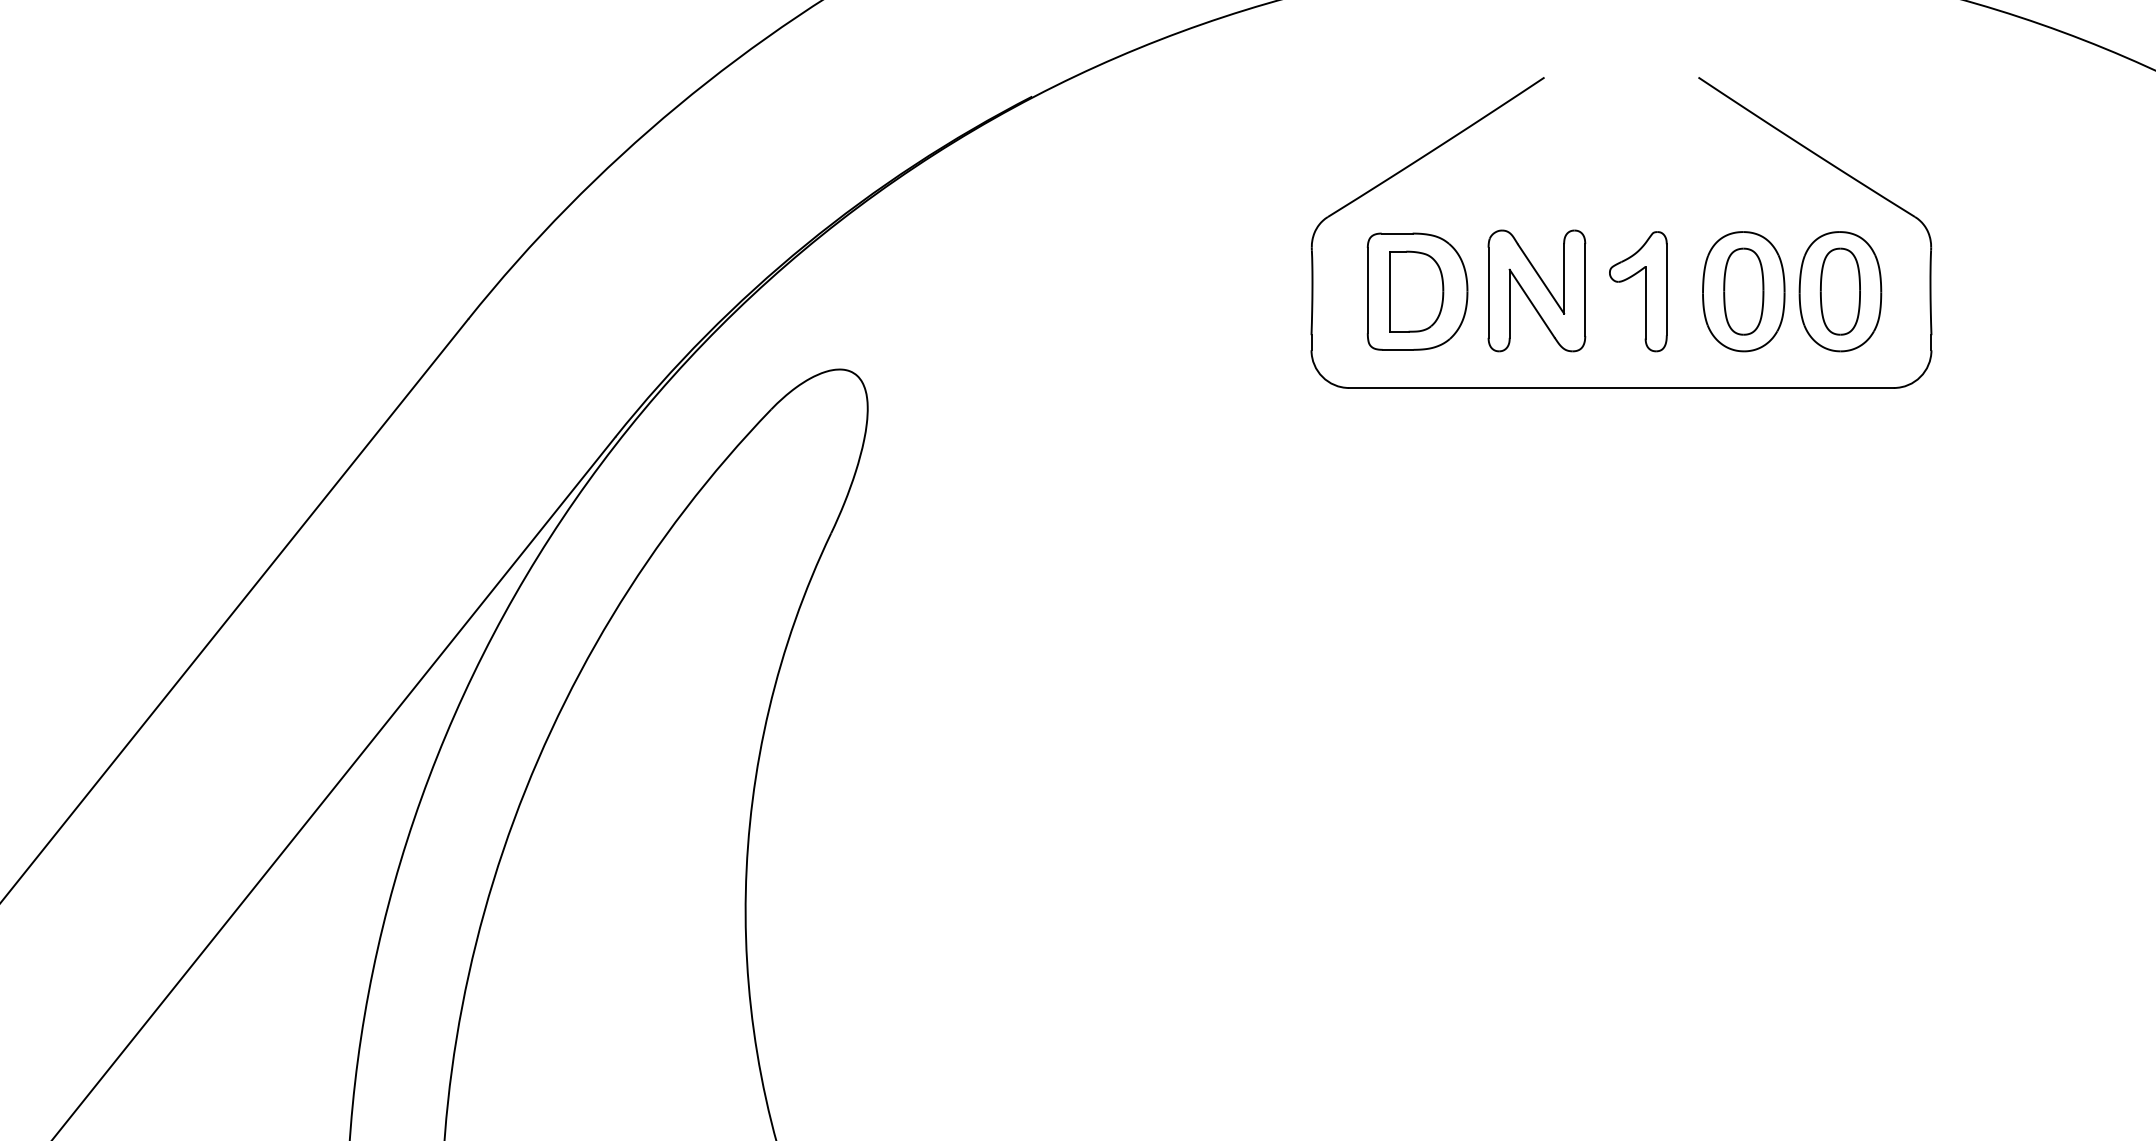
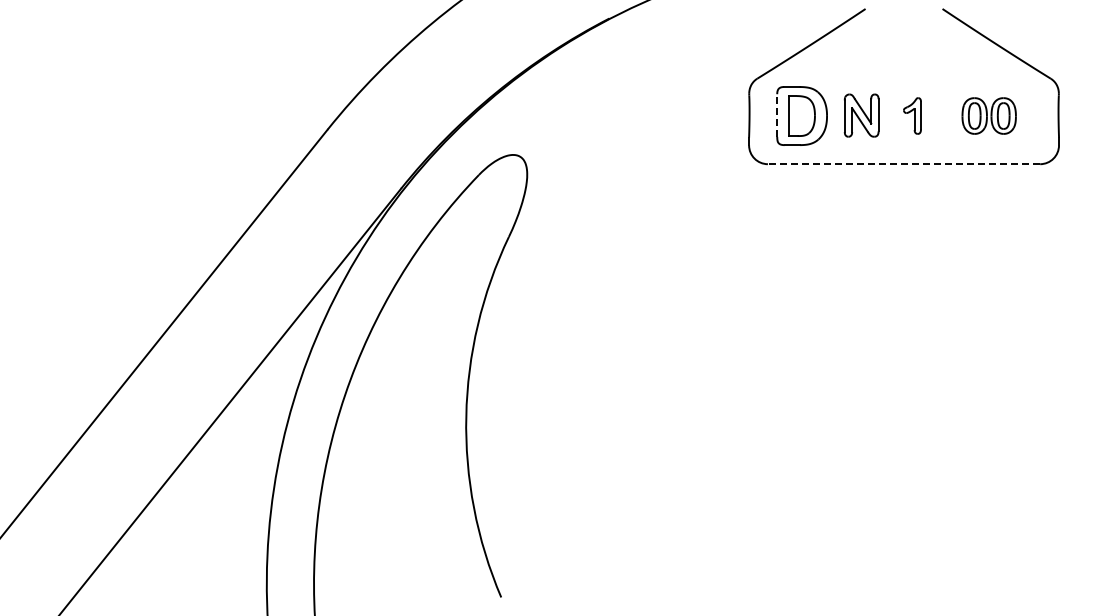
line: (1368, 290) -> (777, 115), solid -> dashed
part: (1536, 290) -> (861, 115), size x0.7
part: (1638, 290) -> (912, 115), size x0.6
part: (1790, 290) -> (988, 115), size x0.6
line: (1620, 388) -> (903, 164), solid -> dashed

